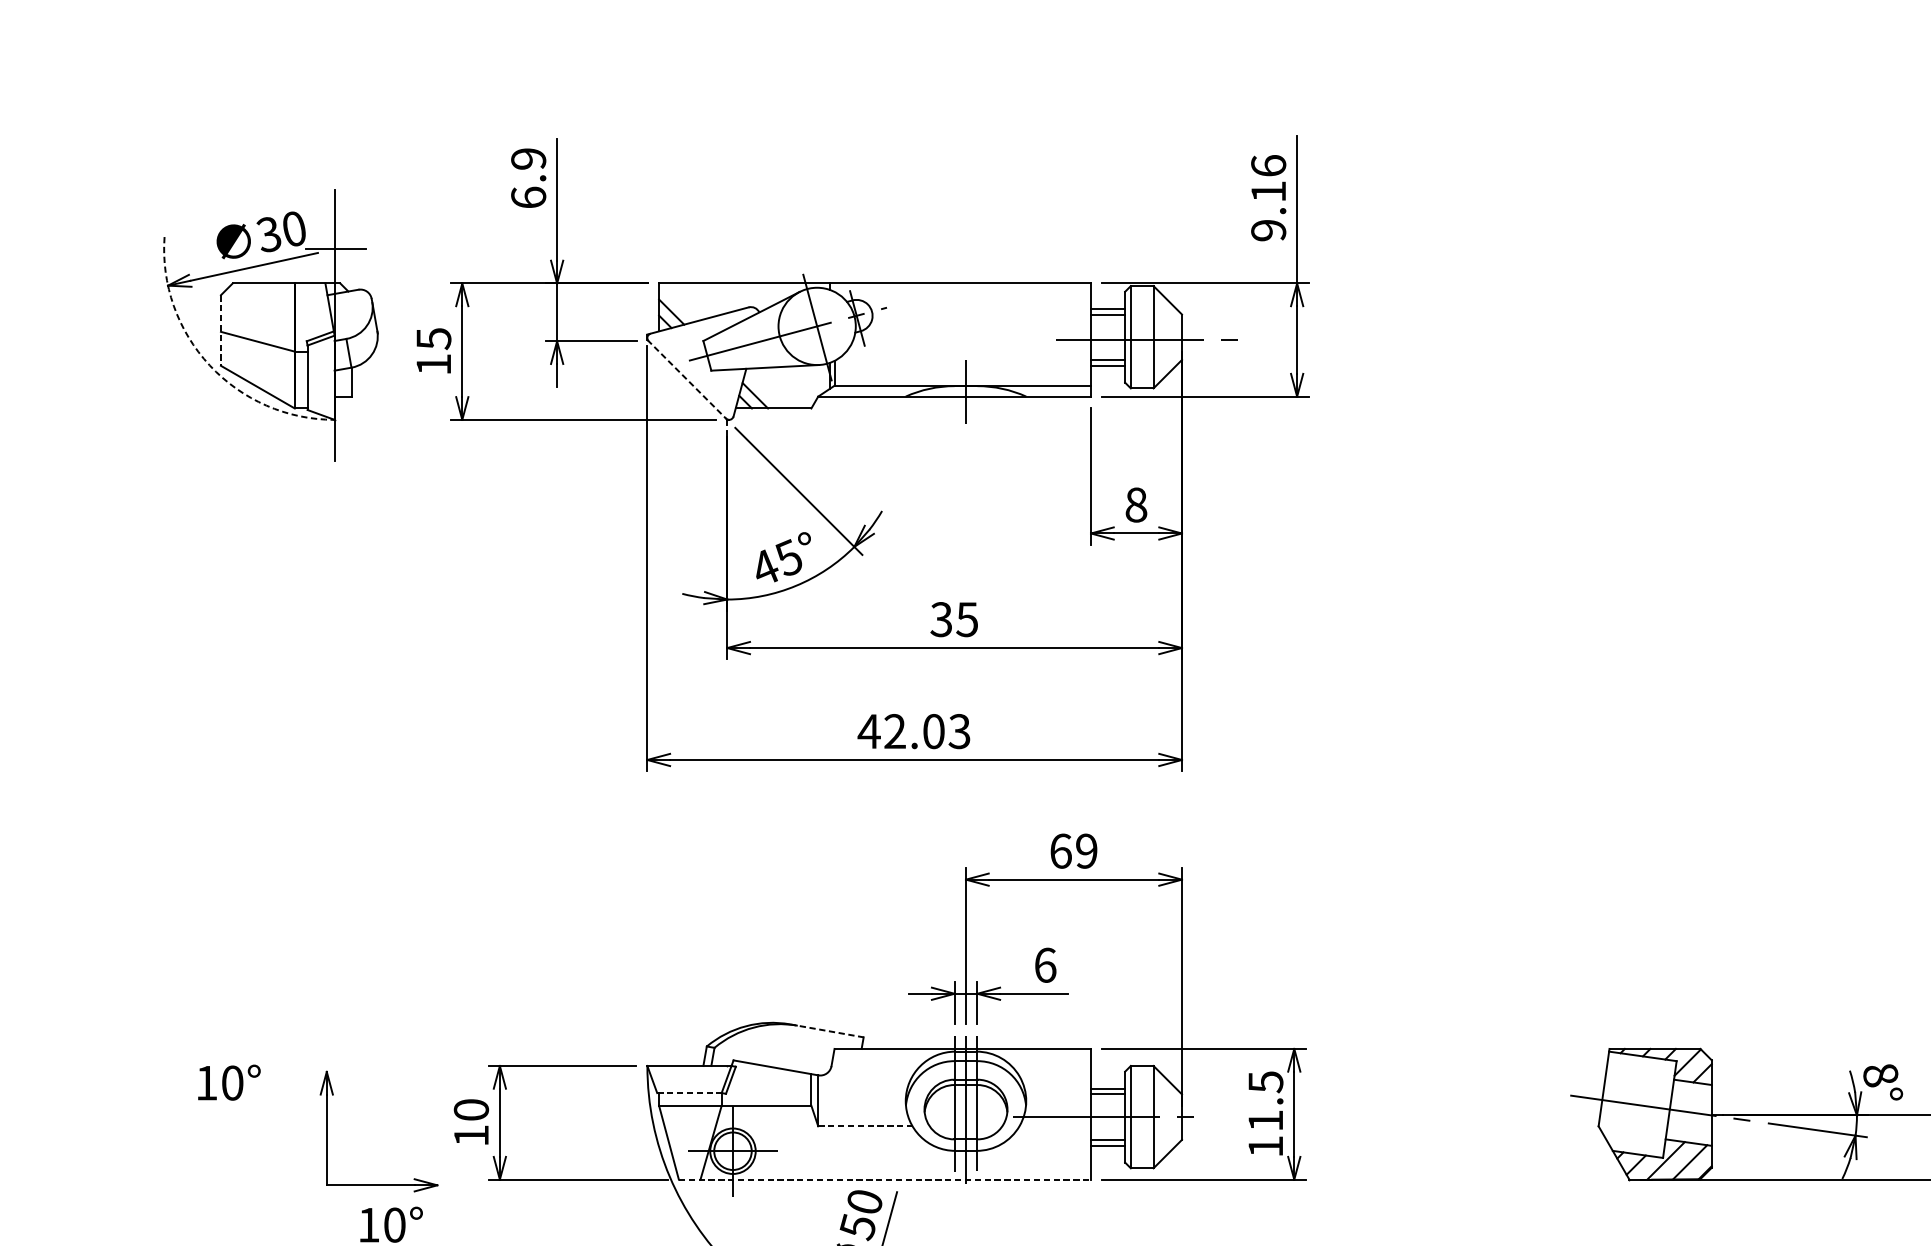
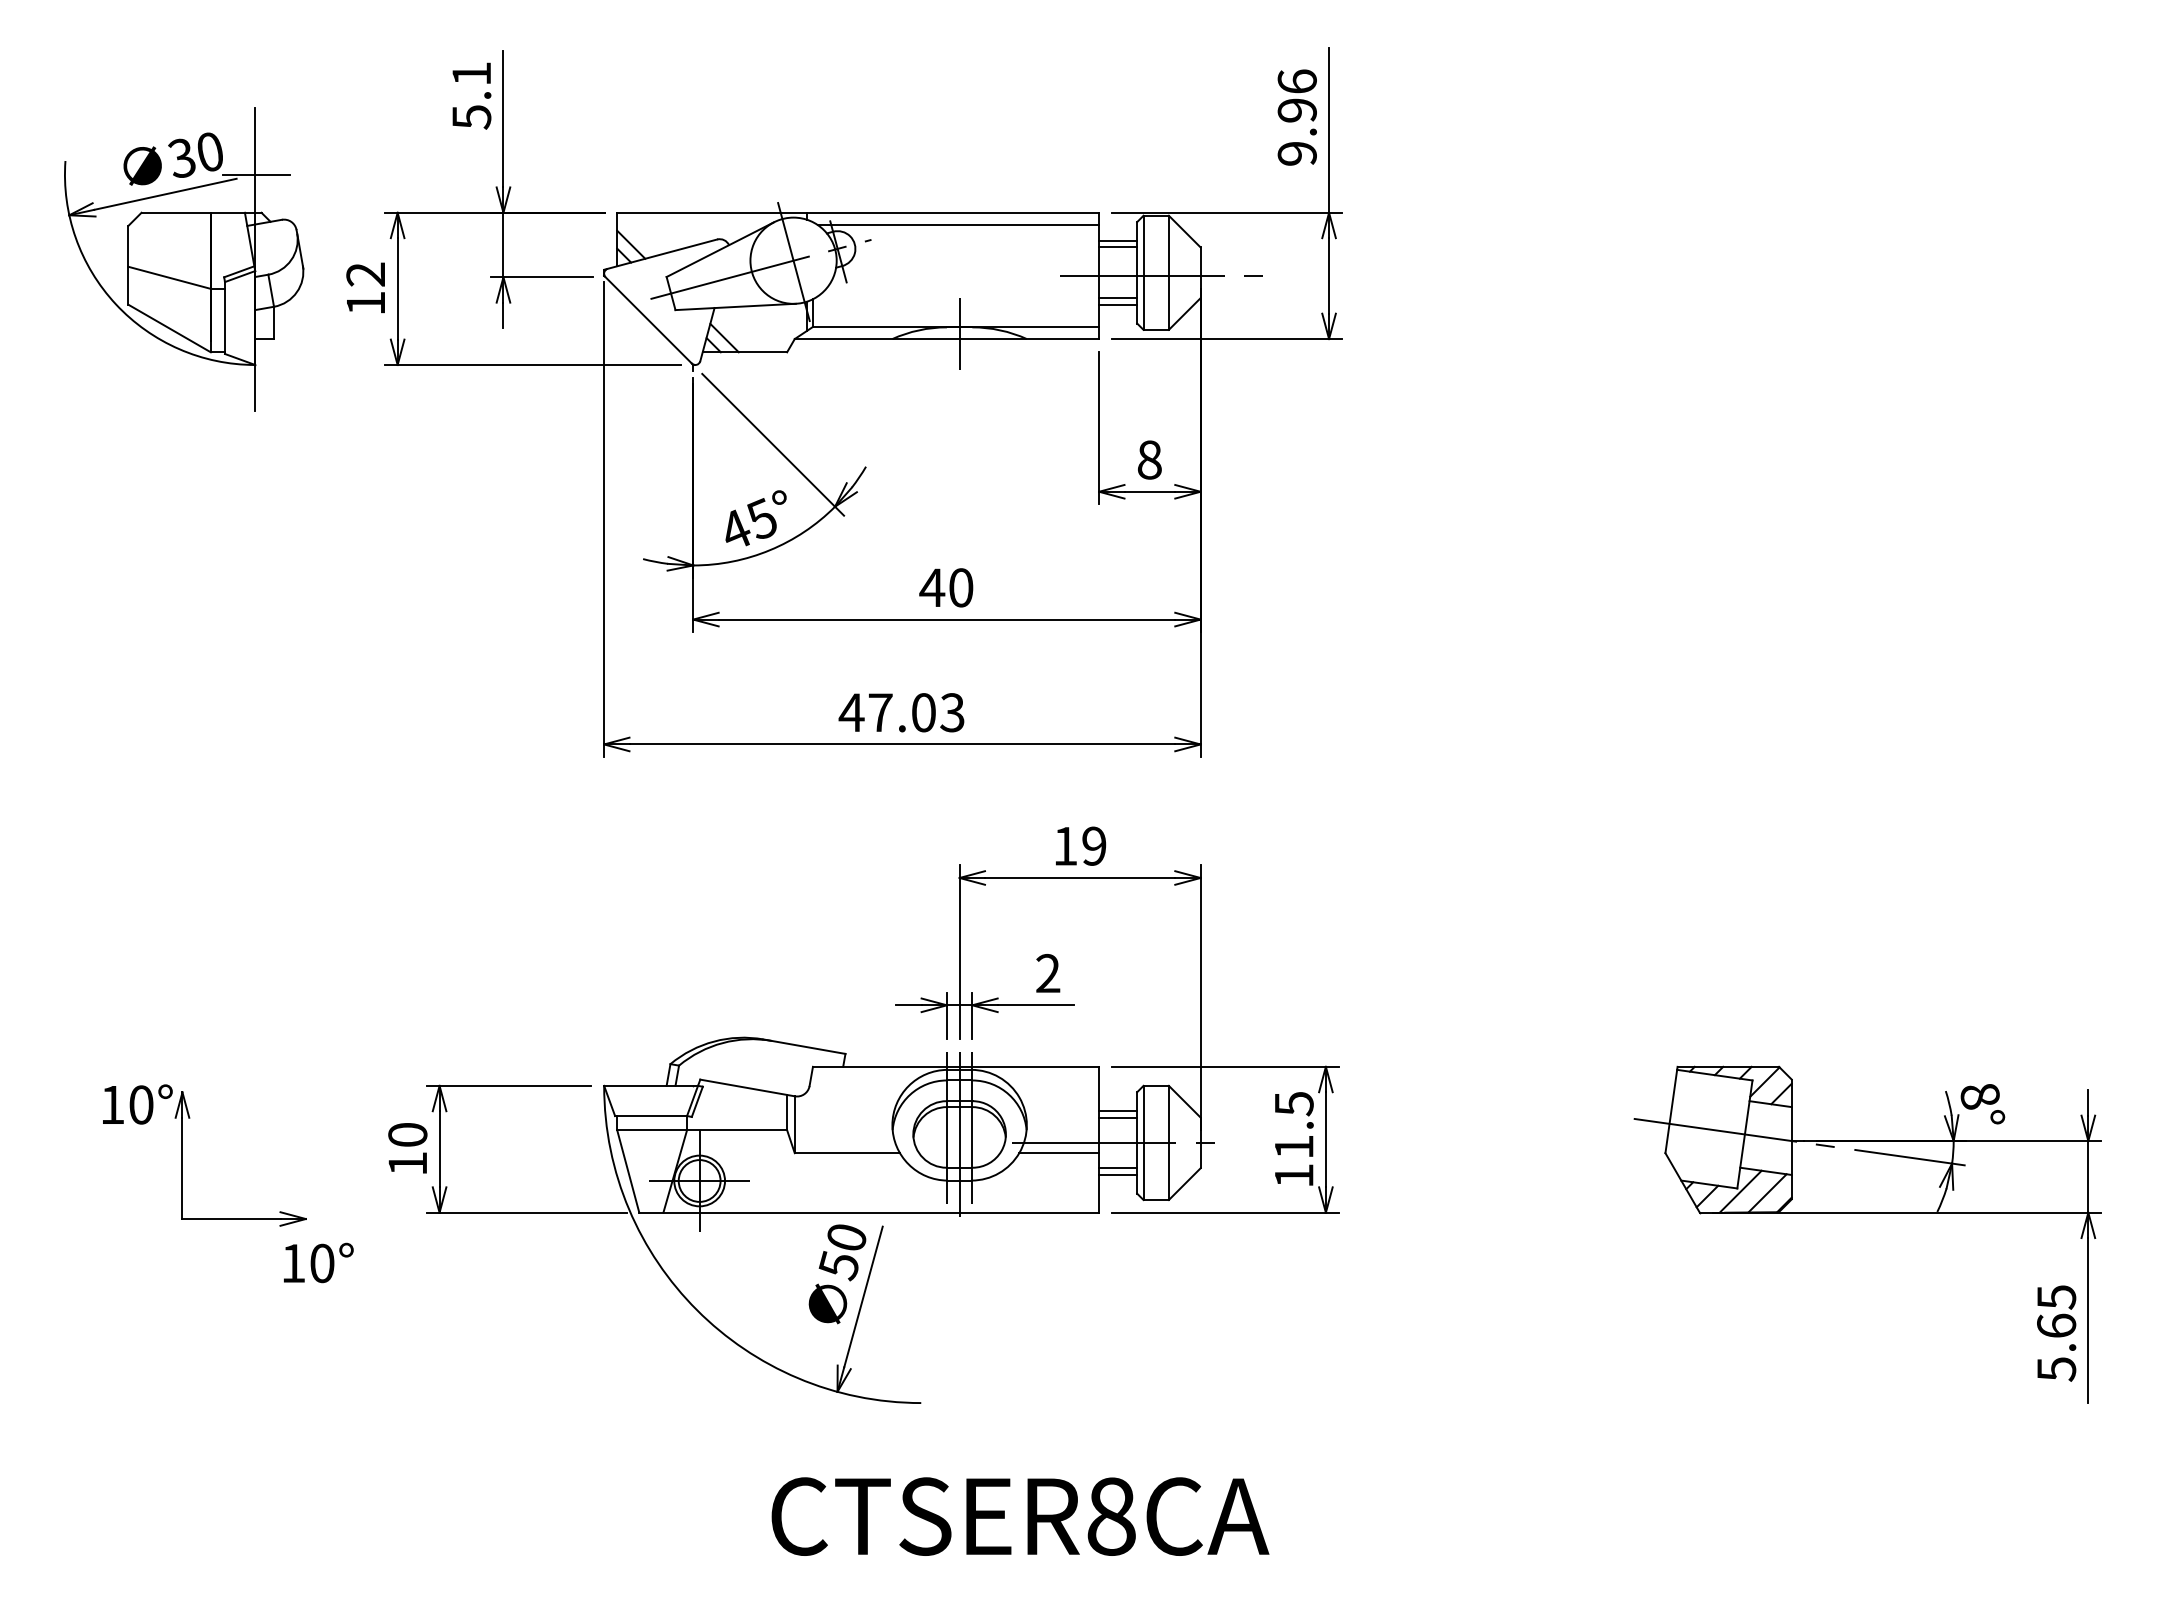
text: (528, 178) -> (471, 95), 6.9 -> 5.1
text: (1267, 191) -> (1296, 110), 9.16 -> 9.96
line: (964, 294) -> (958, 225), added
line: (221, 330) -> (128, 265), dashed -> solid
text: (433, 338) -> (365, 274), 15 -> 12
arc: (209, 365) -> (115, 304), dashed -> solid
line: (687, 379) -> (648, 320), dashed -> solid
text: (954, 619) -> (946, 587), 35 -> 40
text: (895, 731) -> (880, 712), 42.03 -> 47.03
text: (1060, 850) -> (1065, 845), 69 -> 19
text: (1045, 965) -> (1048, 973), 6 -> 2
line: (826, 1030) -> (804, 1046), dashed -> solid
line: (689, 1093) -> (651, 1116), dashed -> solid
line: (865, 1126) -> (847, 1153), dashed -> solid
line: (1055, 1126) -> (1059, 1153), added
part: (326, 1131) -> (182, 1158), moved
line: (885, 1179) -> (869, 1212), dashed -> solid

